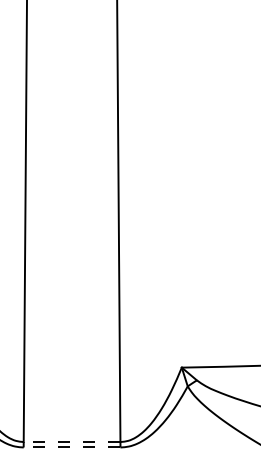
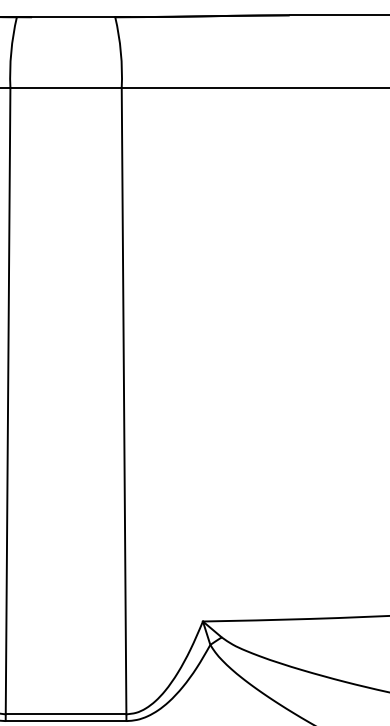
line: (71, 442) -> (65, 714), dashed -> solid
line: (71, 447) -> (65, 721), dashed -> solid

